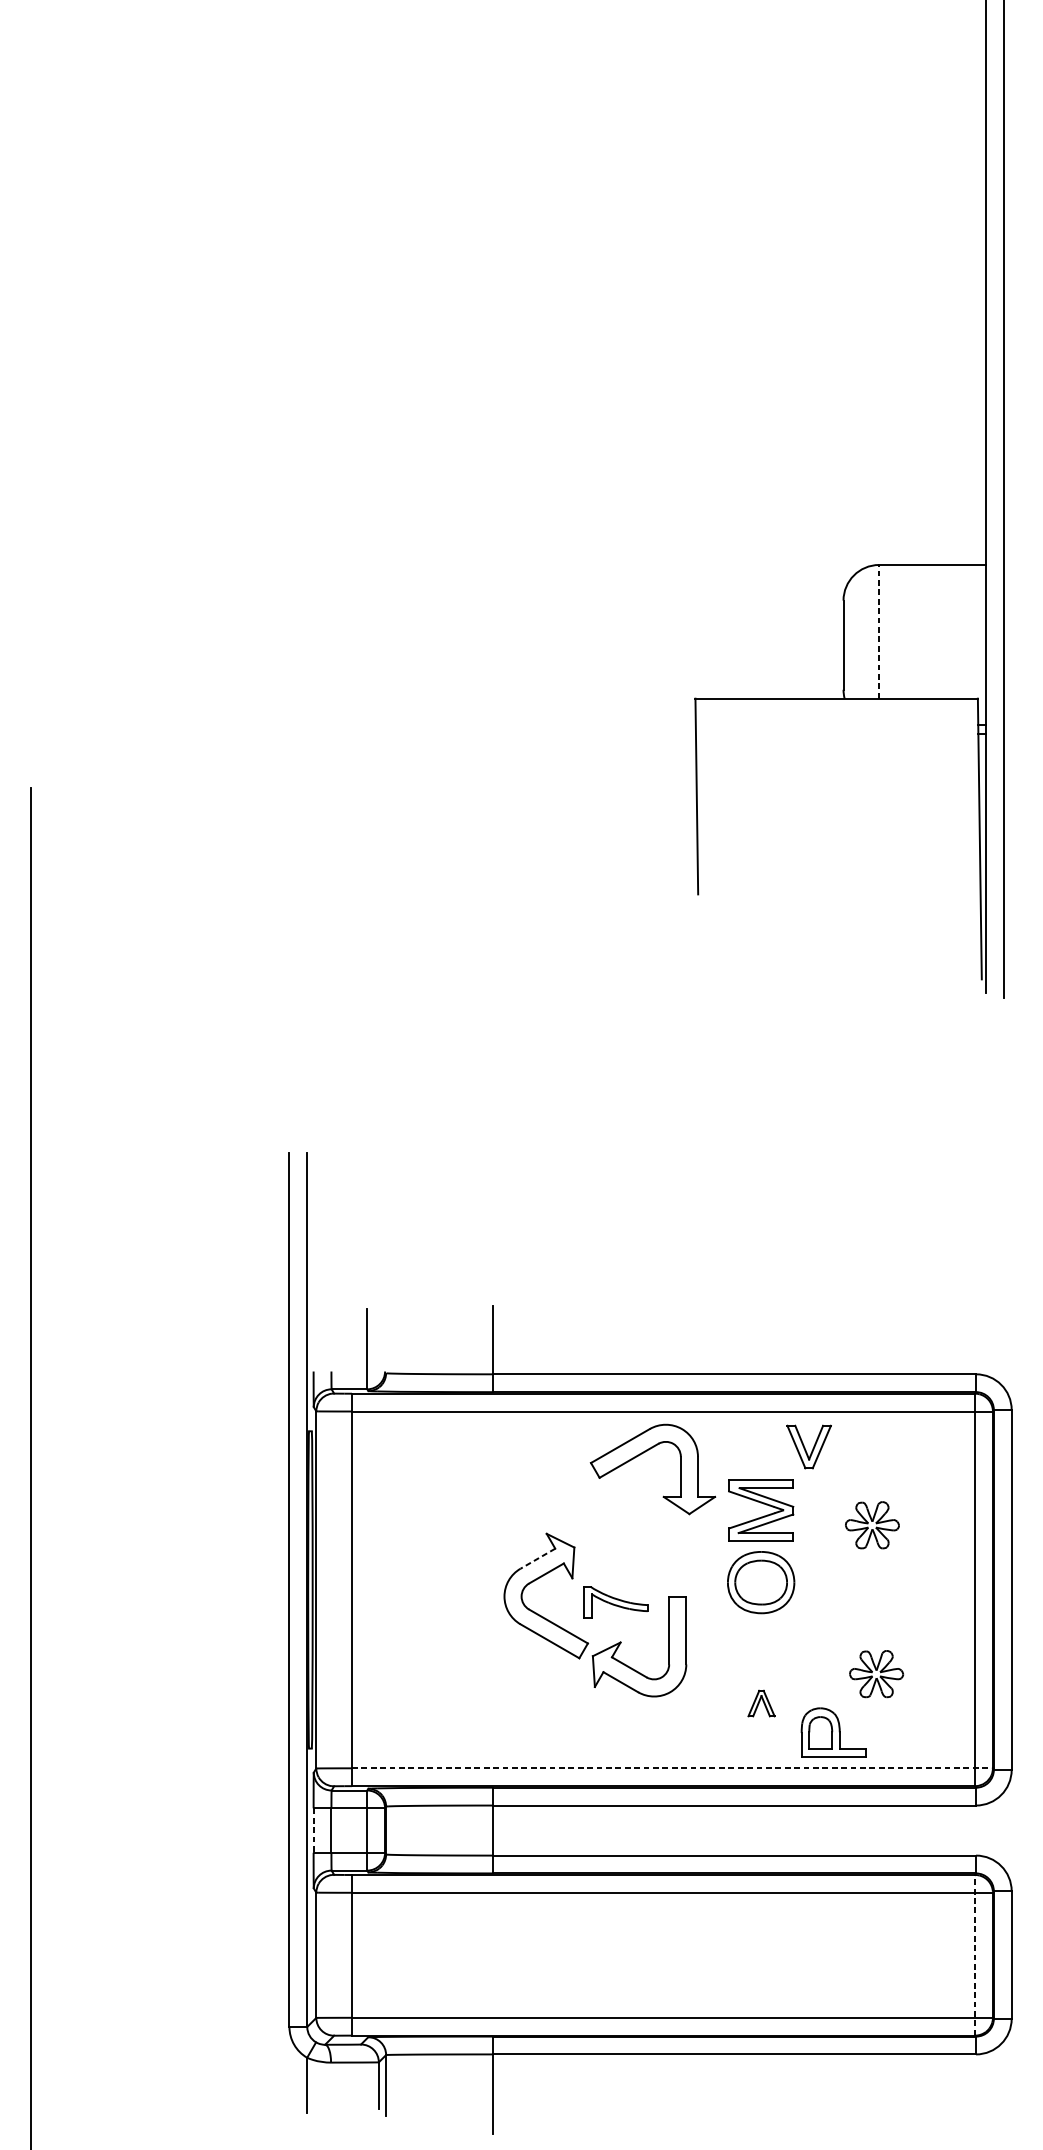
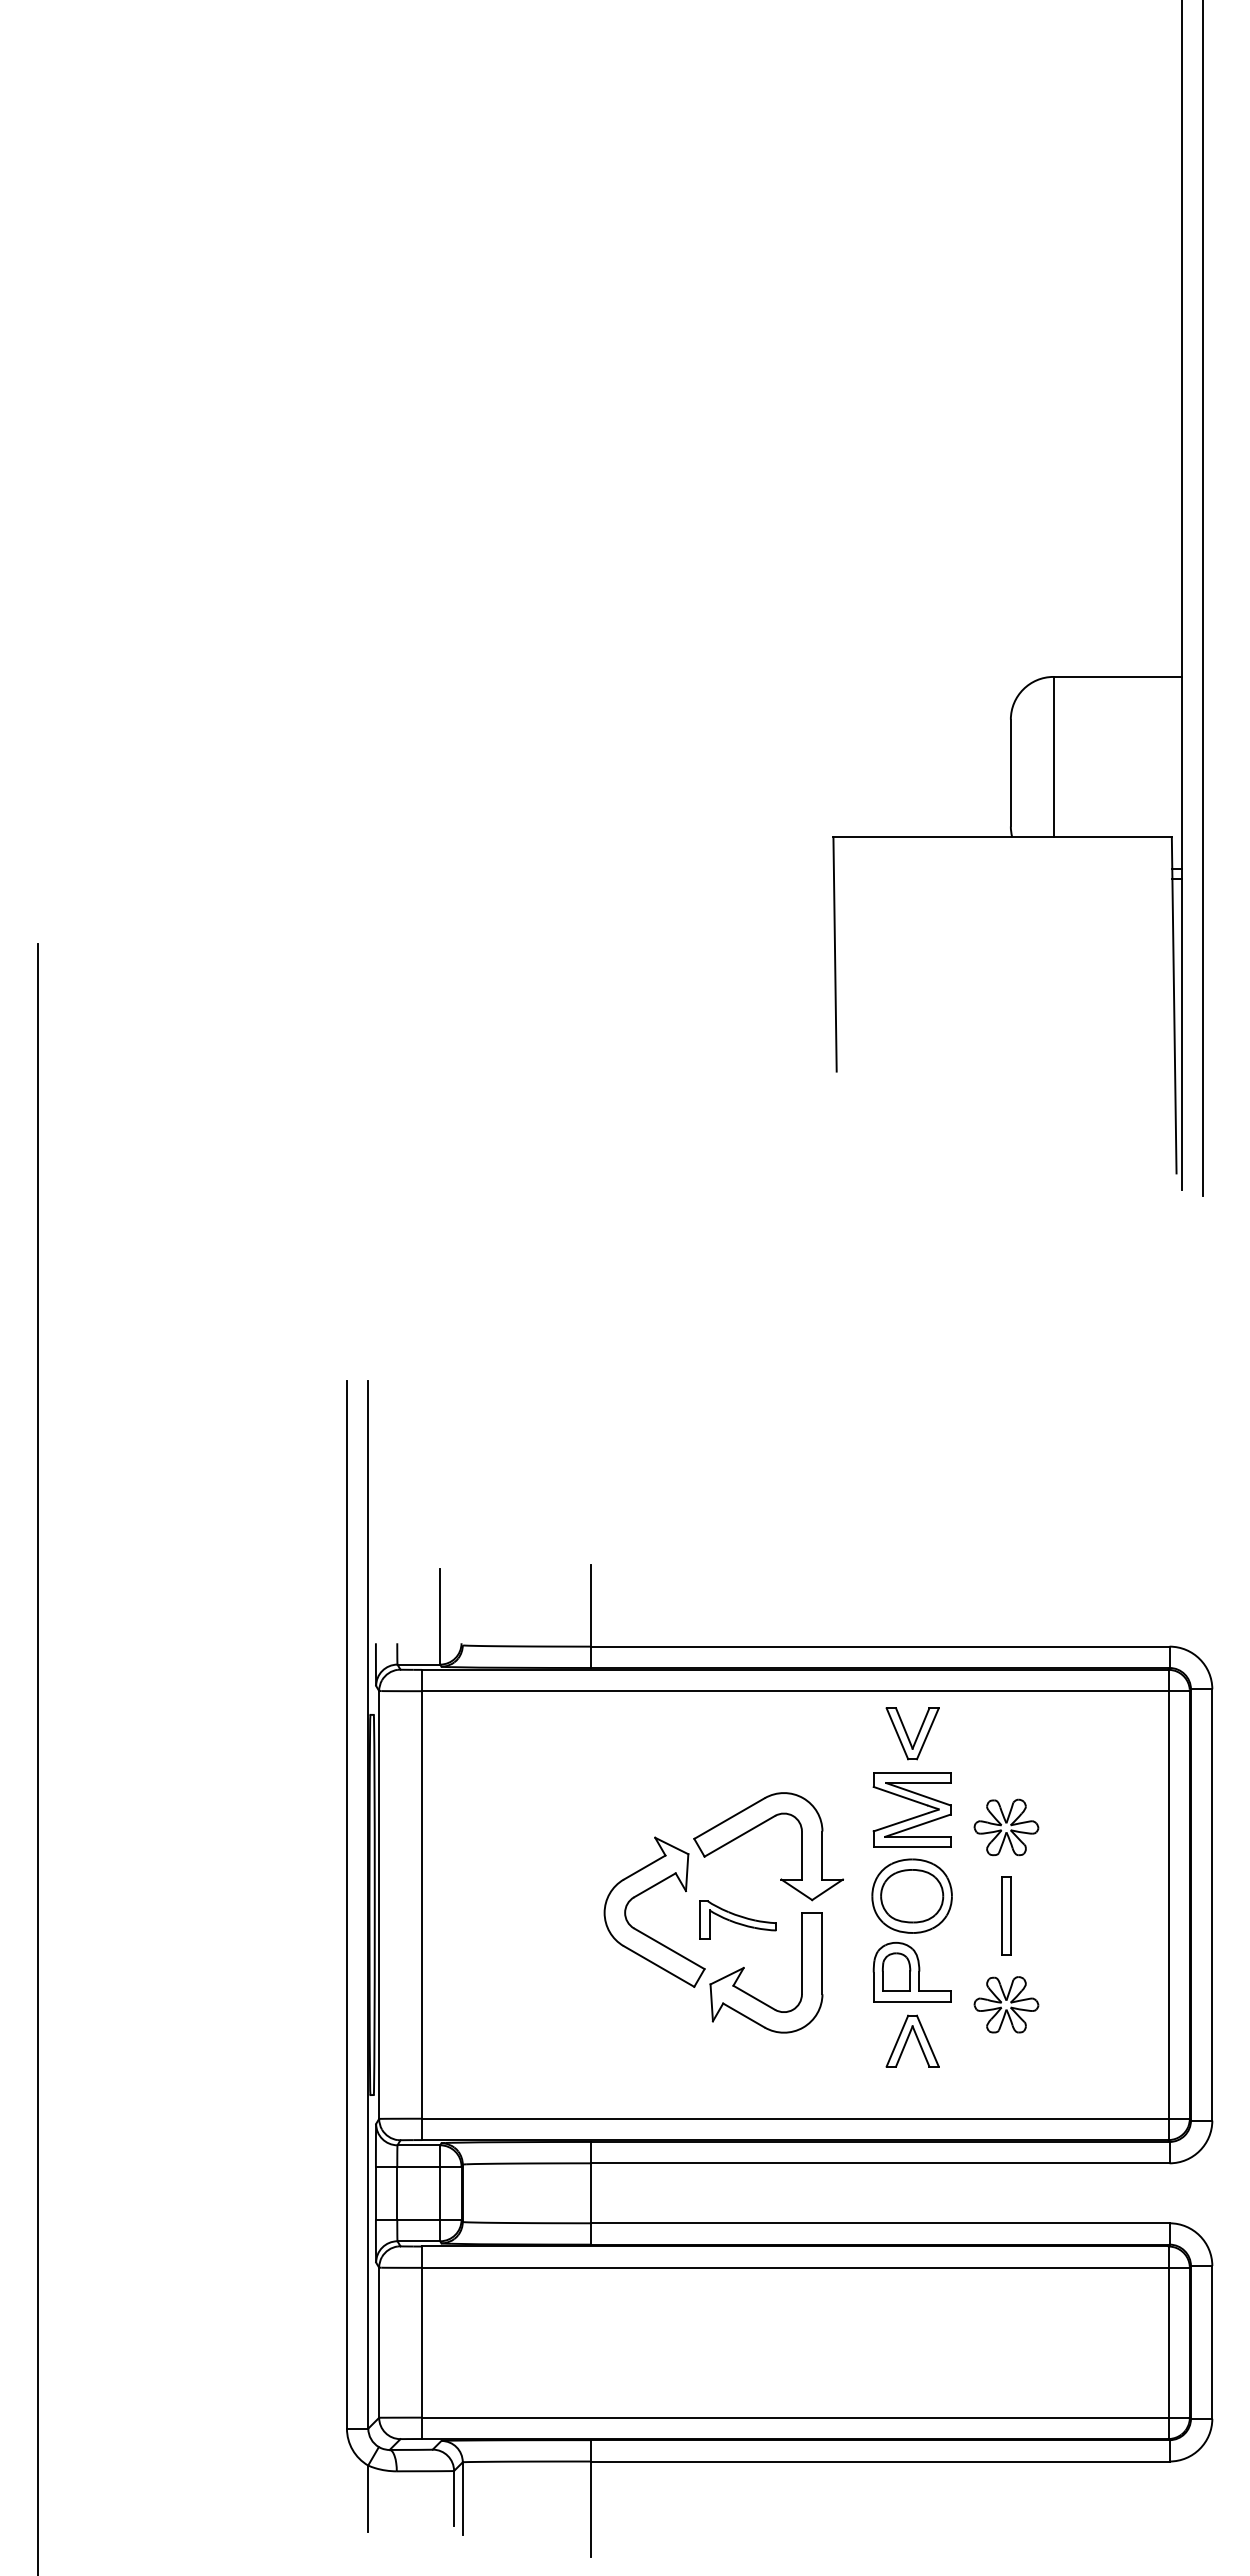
line: (879, 631) -> (1053, 756), dashed -> solid
part: (809, 1446) -> (912, 1733), moved
part: (643, 1453) -> (757, 1827), moved
part: (872, 1525) -> (1006, 1827), moved
line: (537, 1558) -> (644, 1867), dashed -> solid
part: (839, 1598) -> (1006, 1915), added
part: (876, 1673) -> (1006, 2004), moved
part: (761, 1703) -> (912, 2040), size x1.67
part: (833, 1733) -> (911, 1972), moved
line: (672, 1768) -> (805, 2118), dashed -> solid
line: (313, 1830) -> (375, 2193), dashed -> solid
line: (975, 1955) -> (1168, 2342), dashed -> solid

